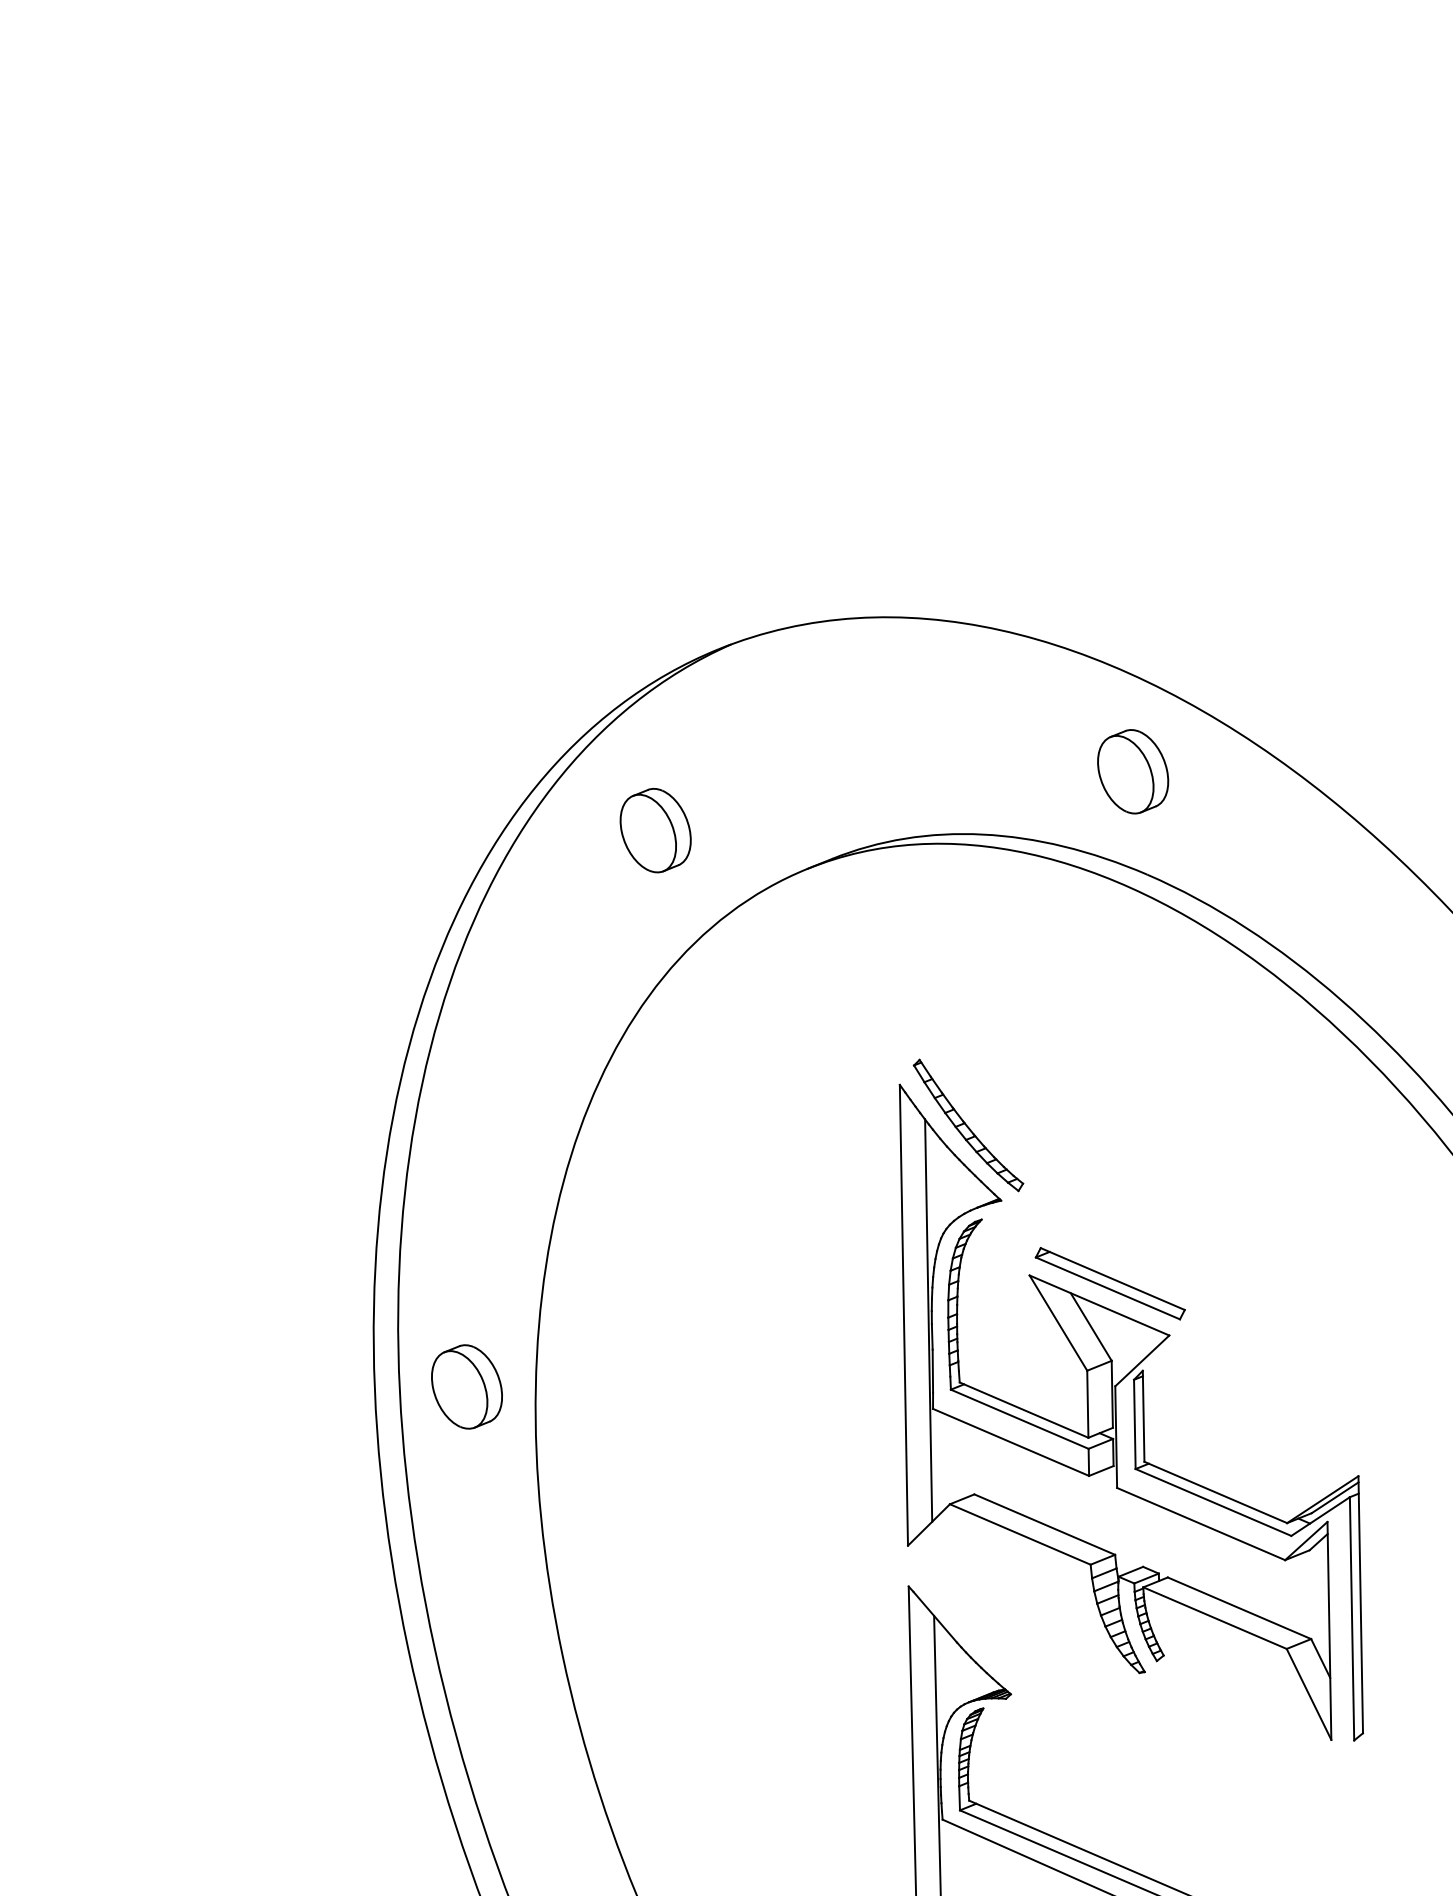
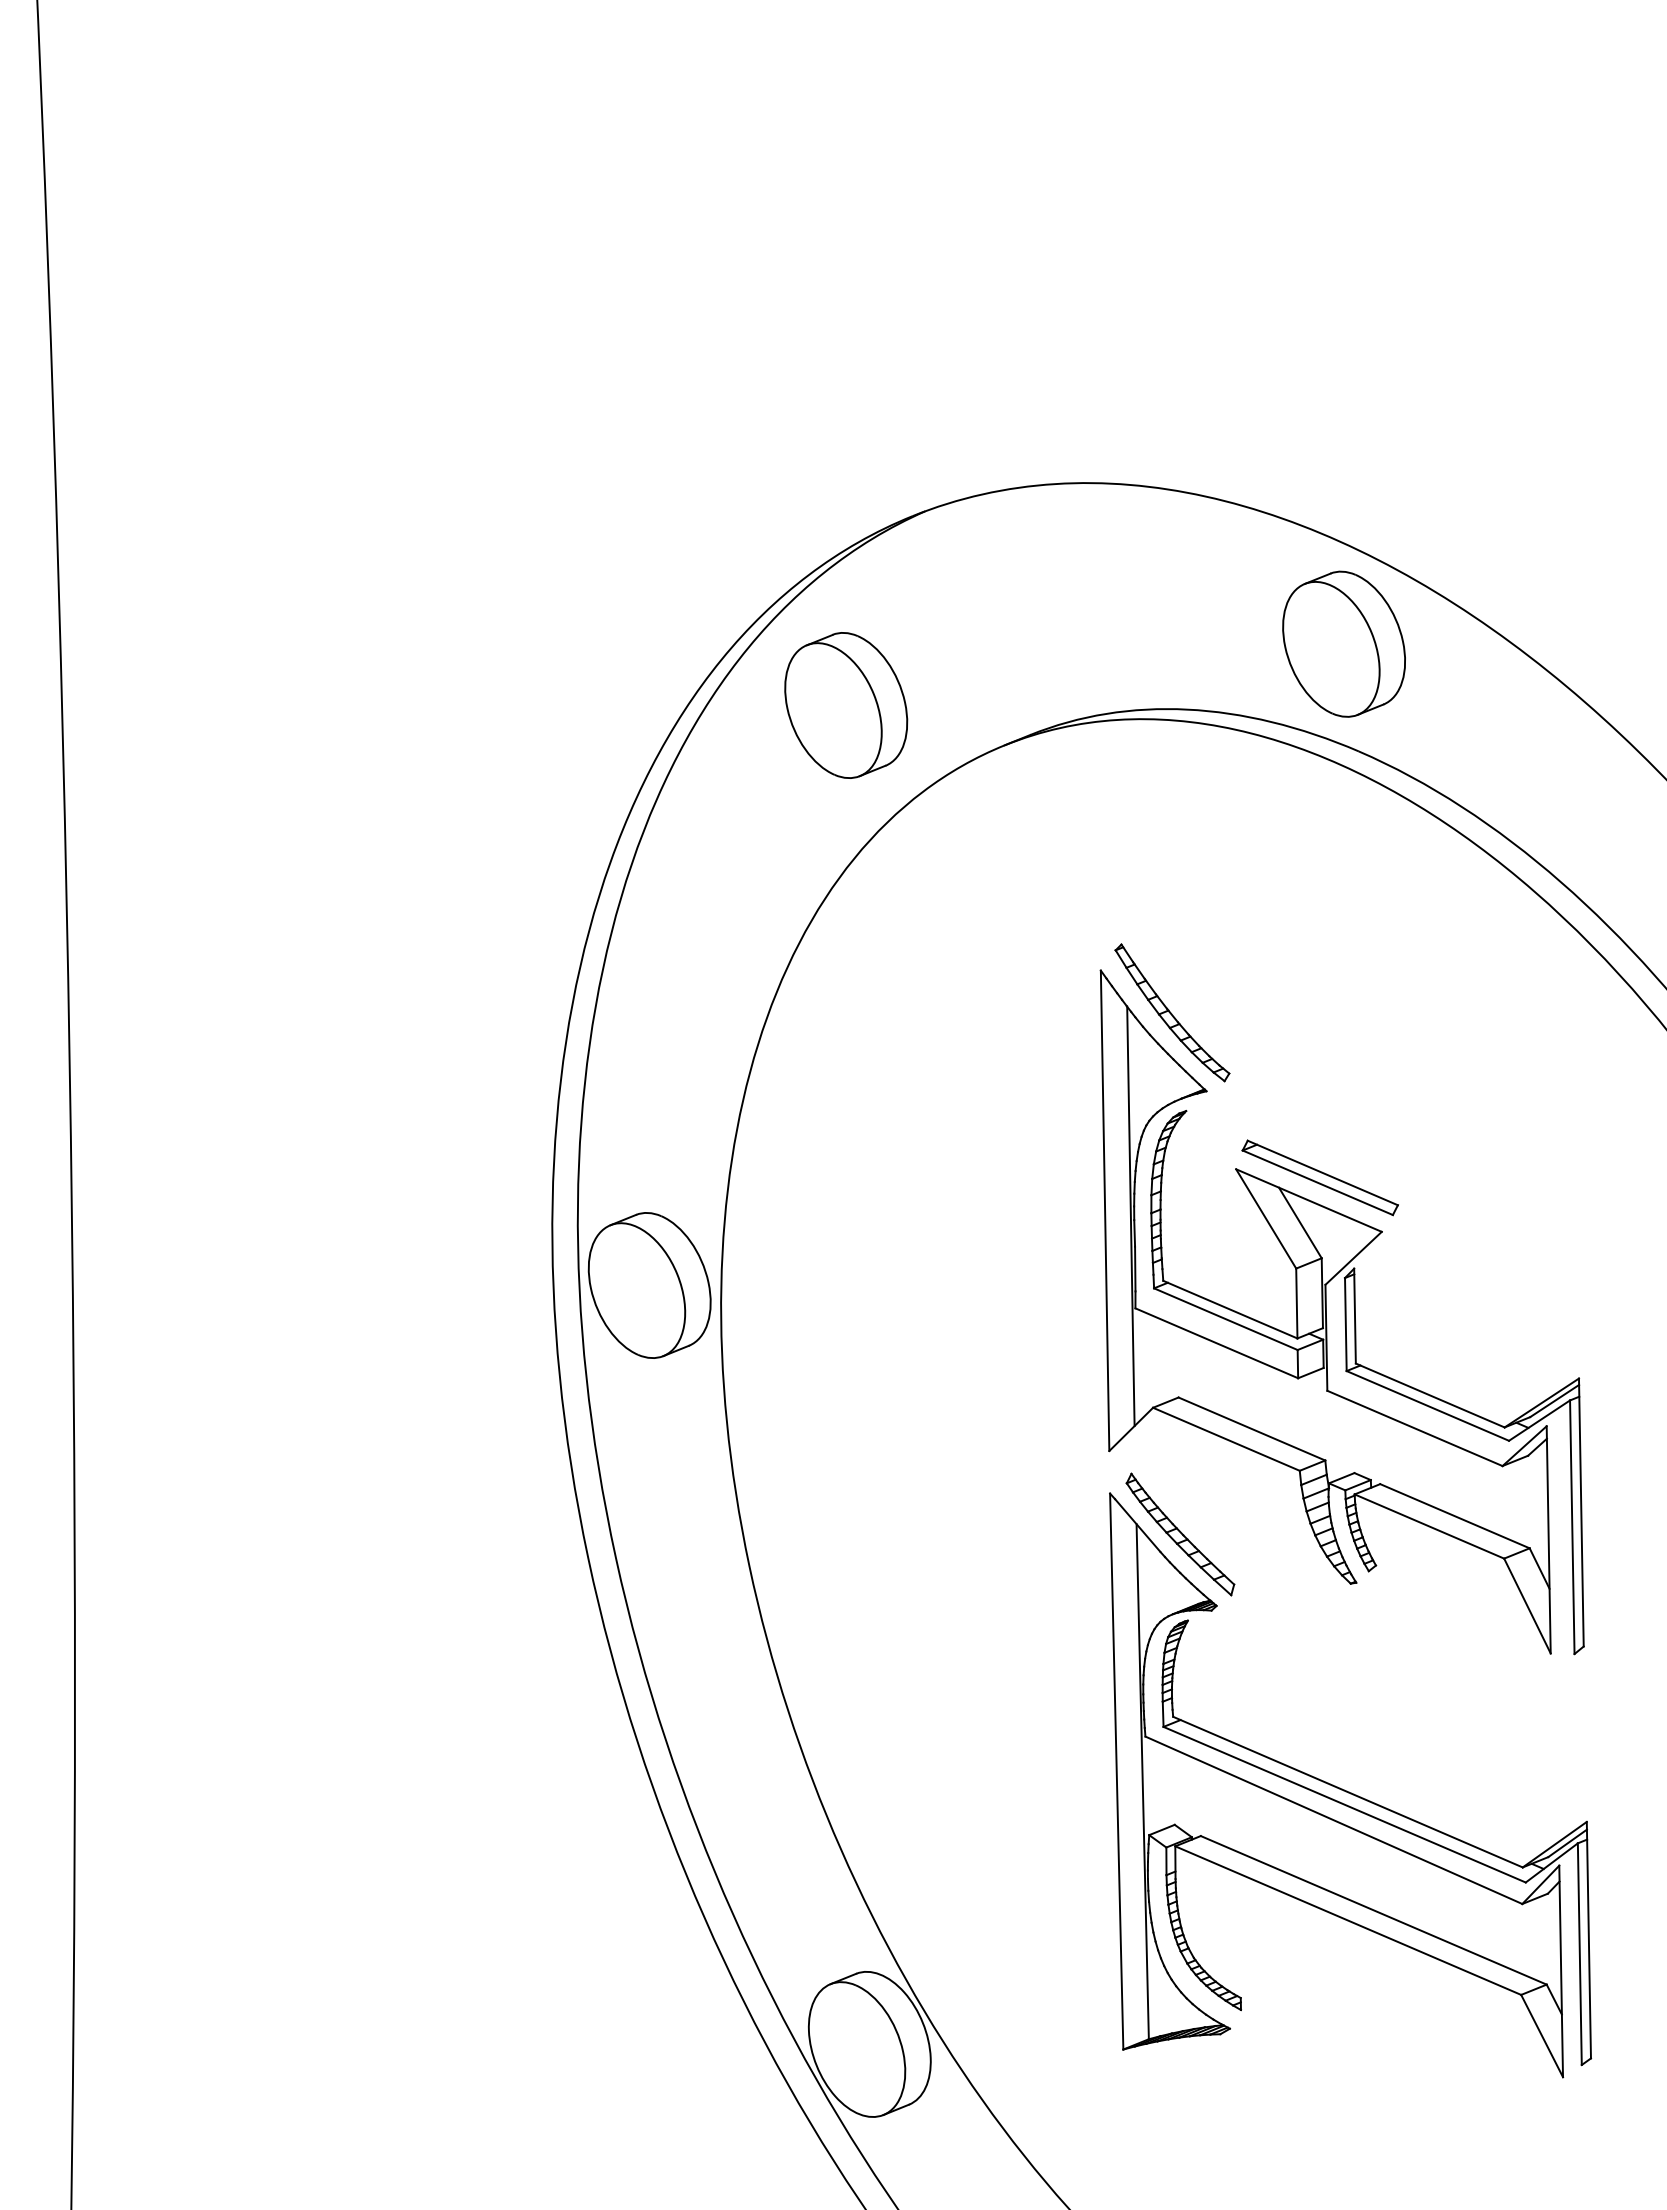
part: (1132, 771) -> (1343, 643), size x1.67
part: (655, 830) -> (846, 705), size x1.67
part: (466, 1386) -> (649, 1285), size x1.67
part: (976, 1625) -> (1180, 1534), added

